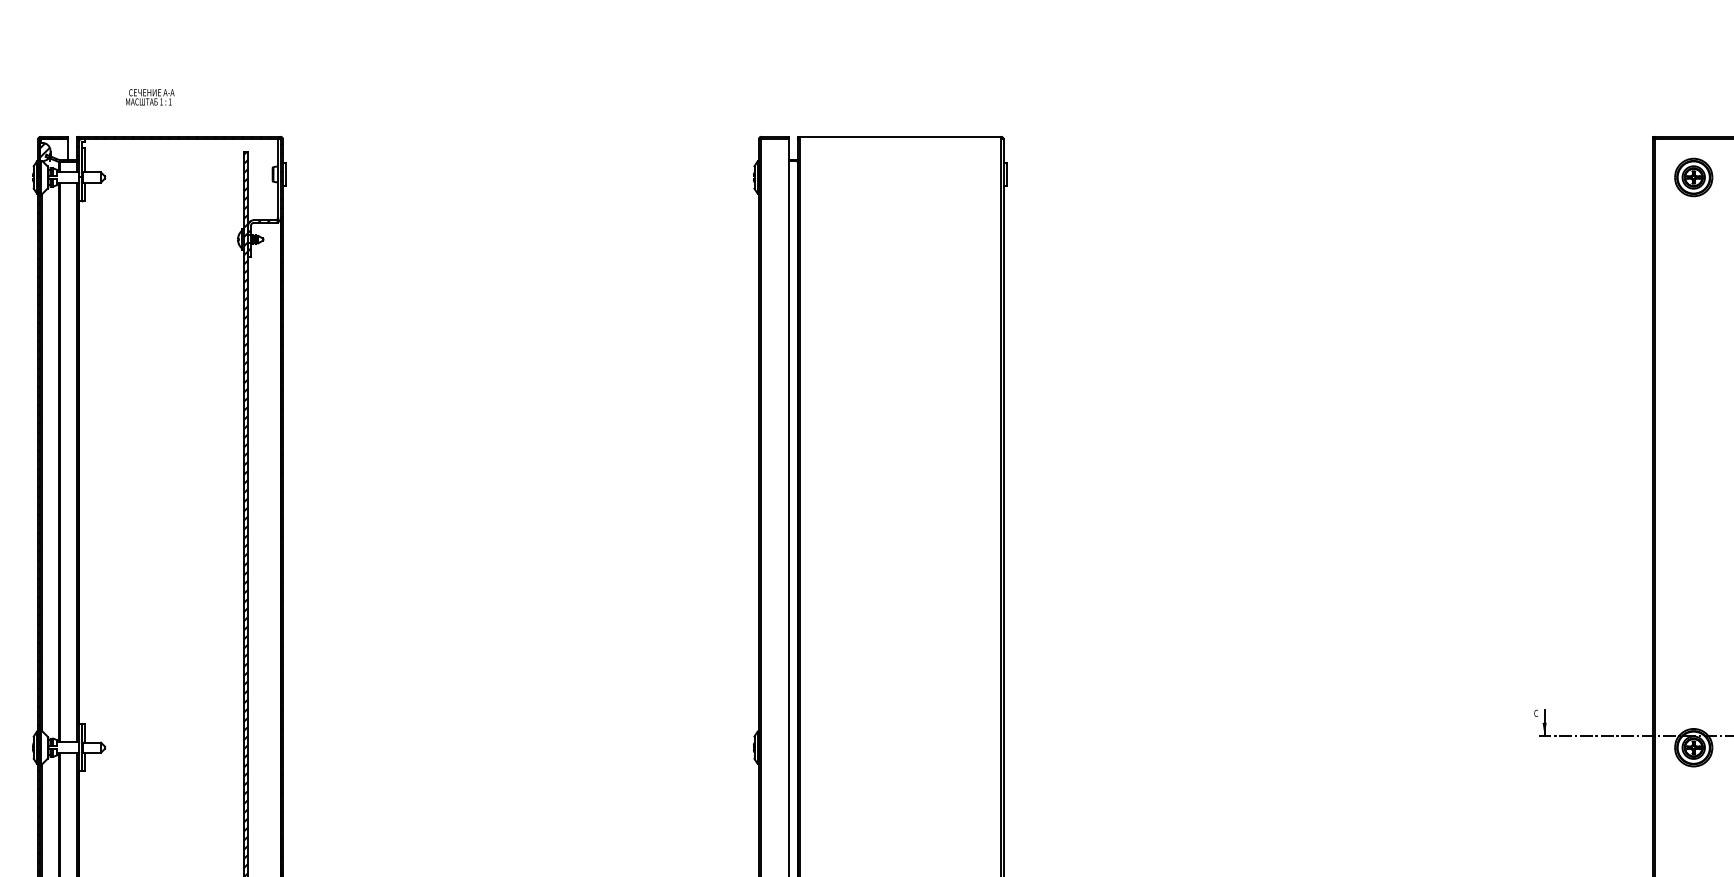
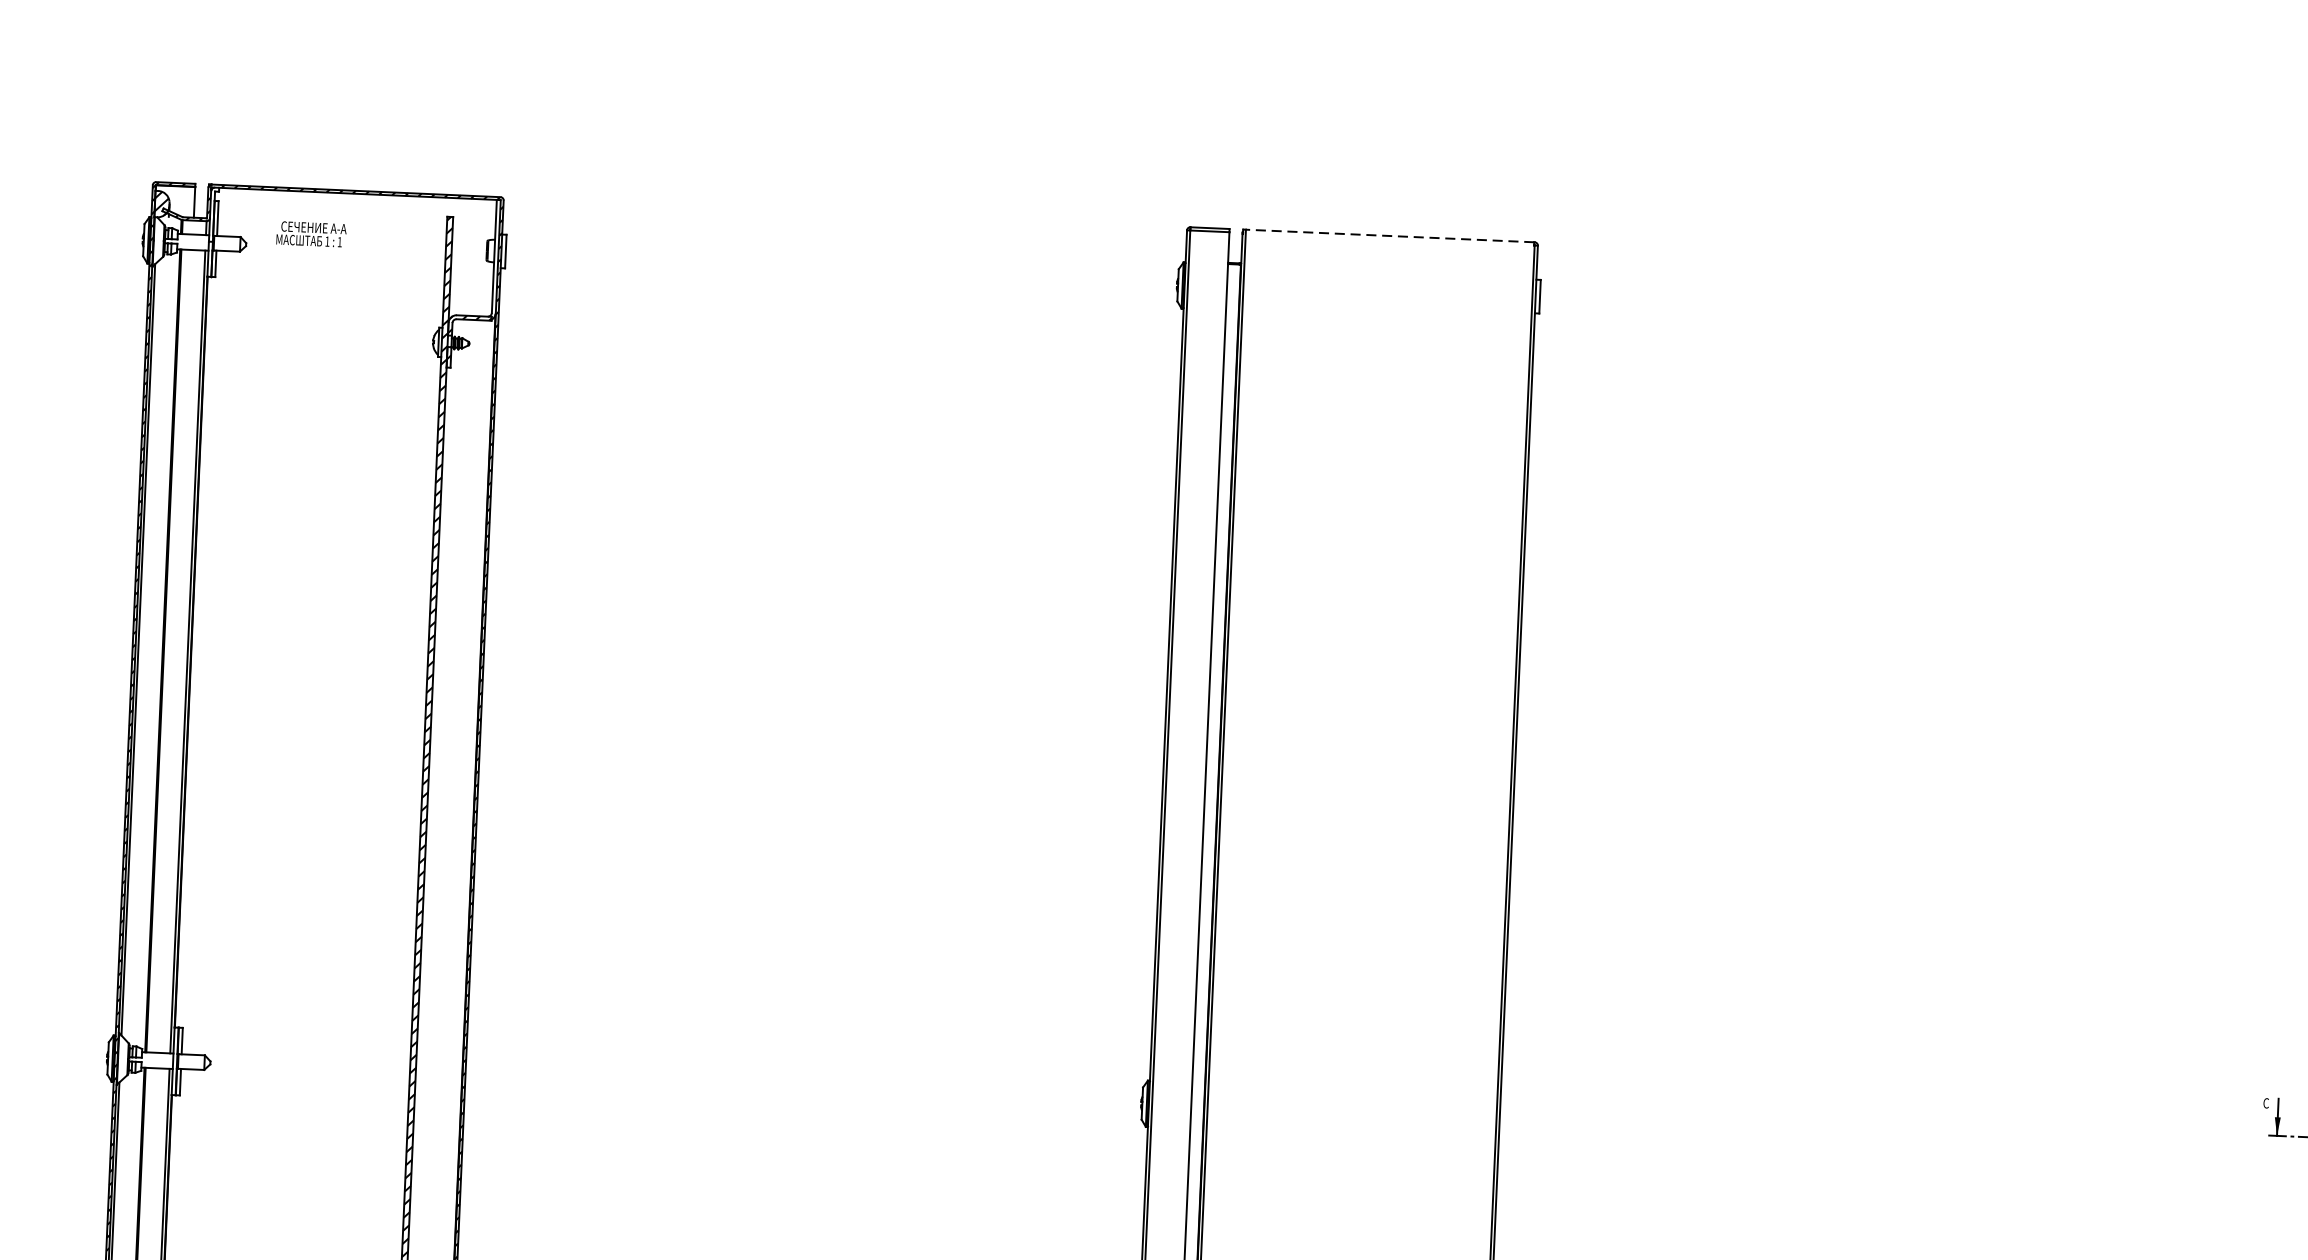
text: (150, 97) -> (311, 234), moved
line: (899, 136) -> (1388, 235), solid -> dashed

